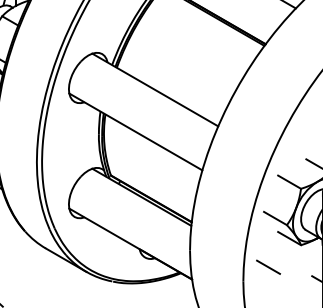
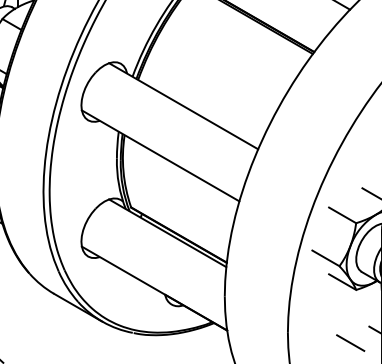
line: (268, 266) -> (350, 342), moved

